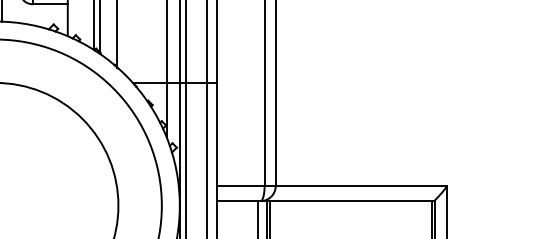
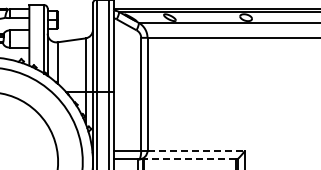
line: (361, 185) -> (196, 150), solid -> dashed
line: (351, 201) -> (190, 159), solid -> dashed

